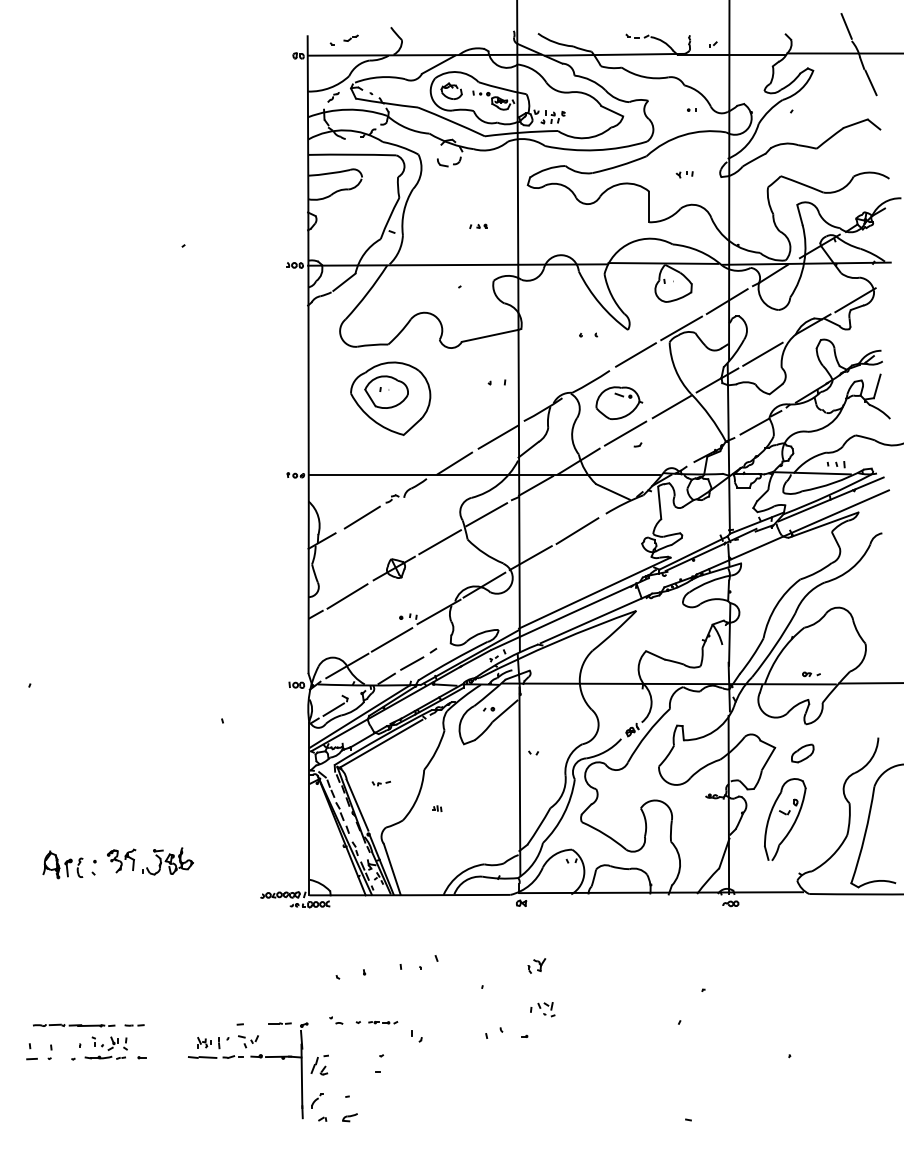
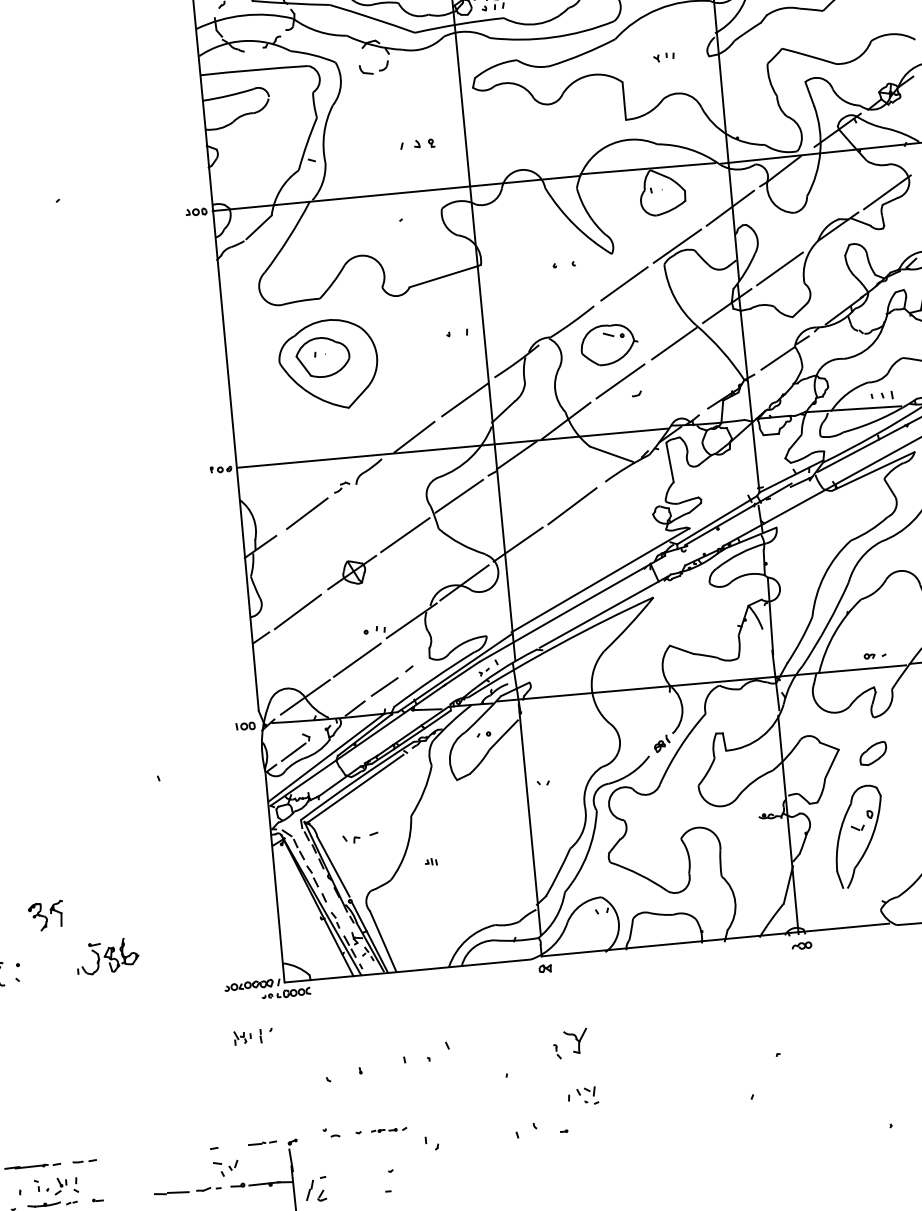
part: (478, 225) -> (417, 142), size x1.6
part: (380, 783) -> (359, 837), size x1.6
part: (121, 860) -> (46, 915), moved
part: (536, 965) -> (570, 1043), size x1.6
part: (213, 1043) -> (253, 1037), moved

